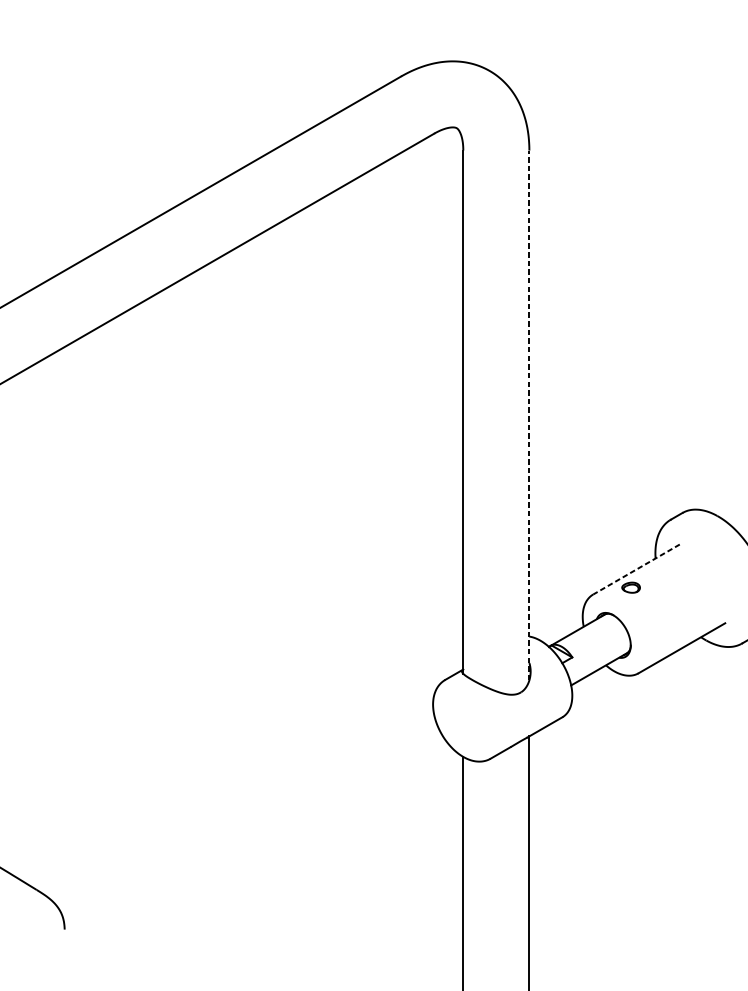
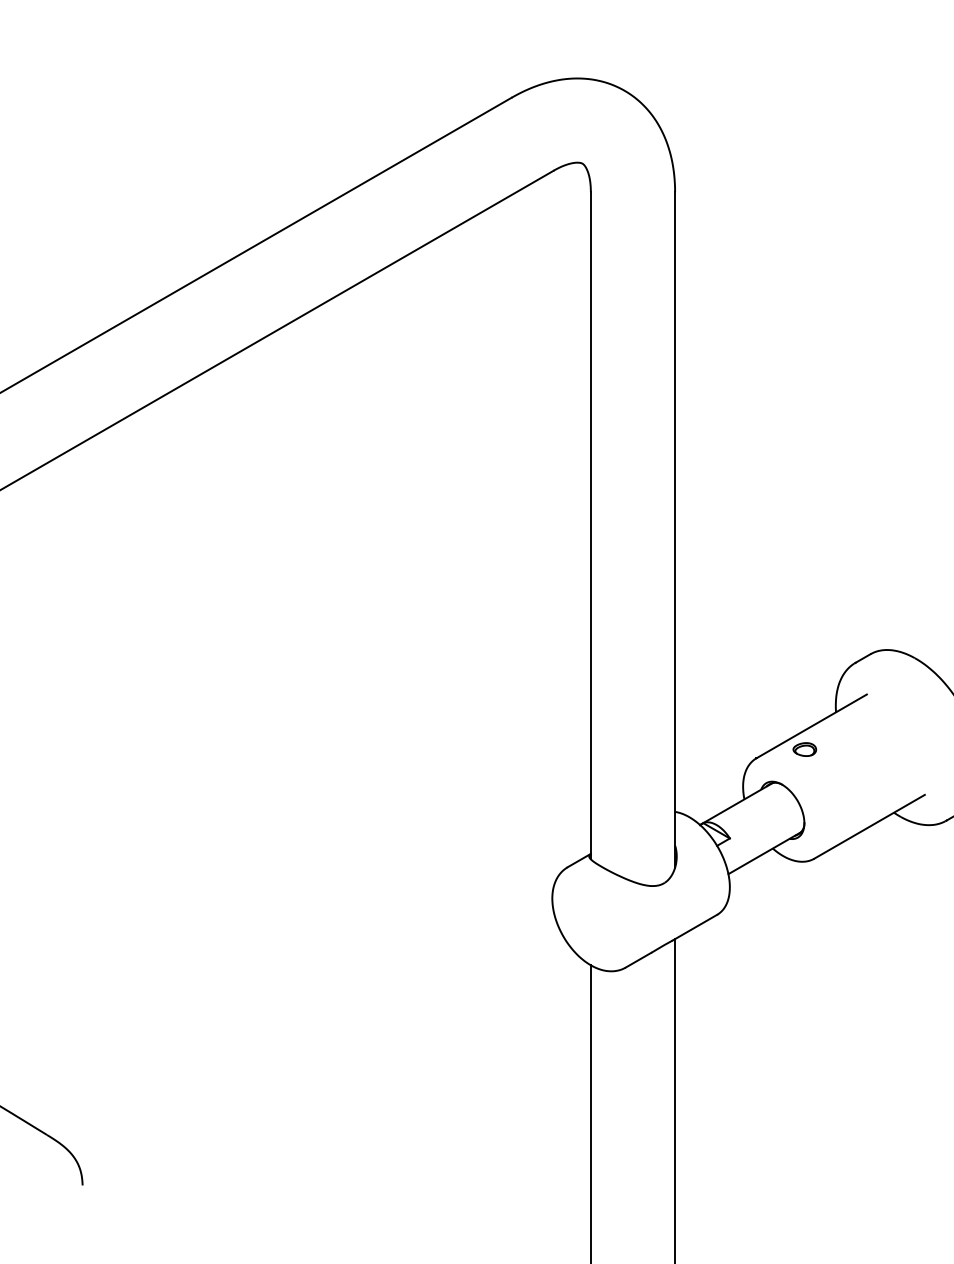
line: (529, 415) -> (675, 529), dashed -> solid
line: (636, 569) -> (811, 726), dashed -> solid

